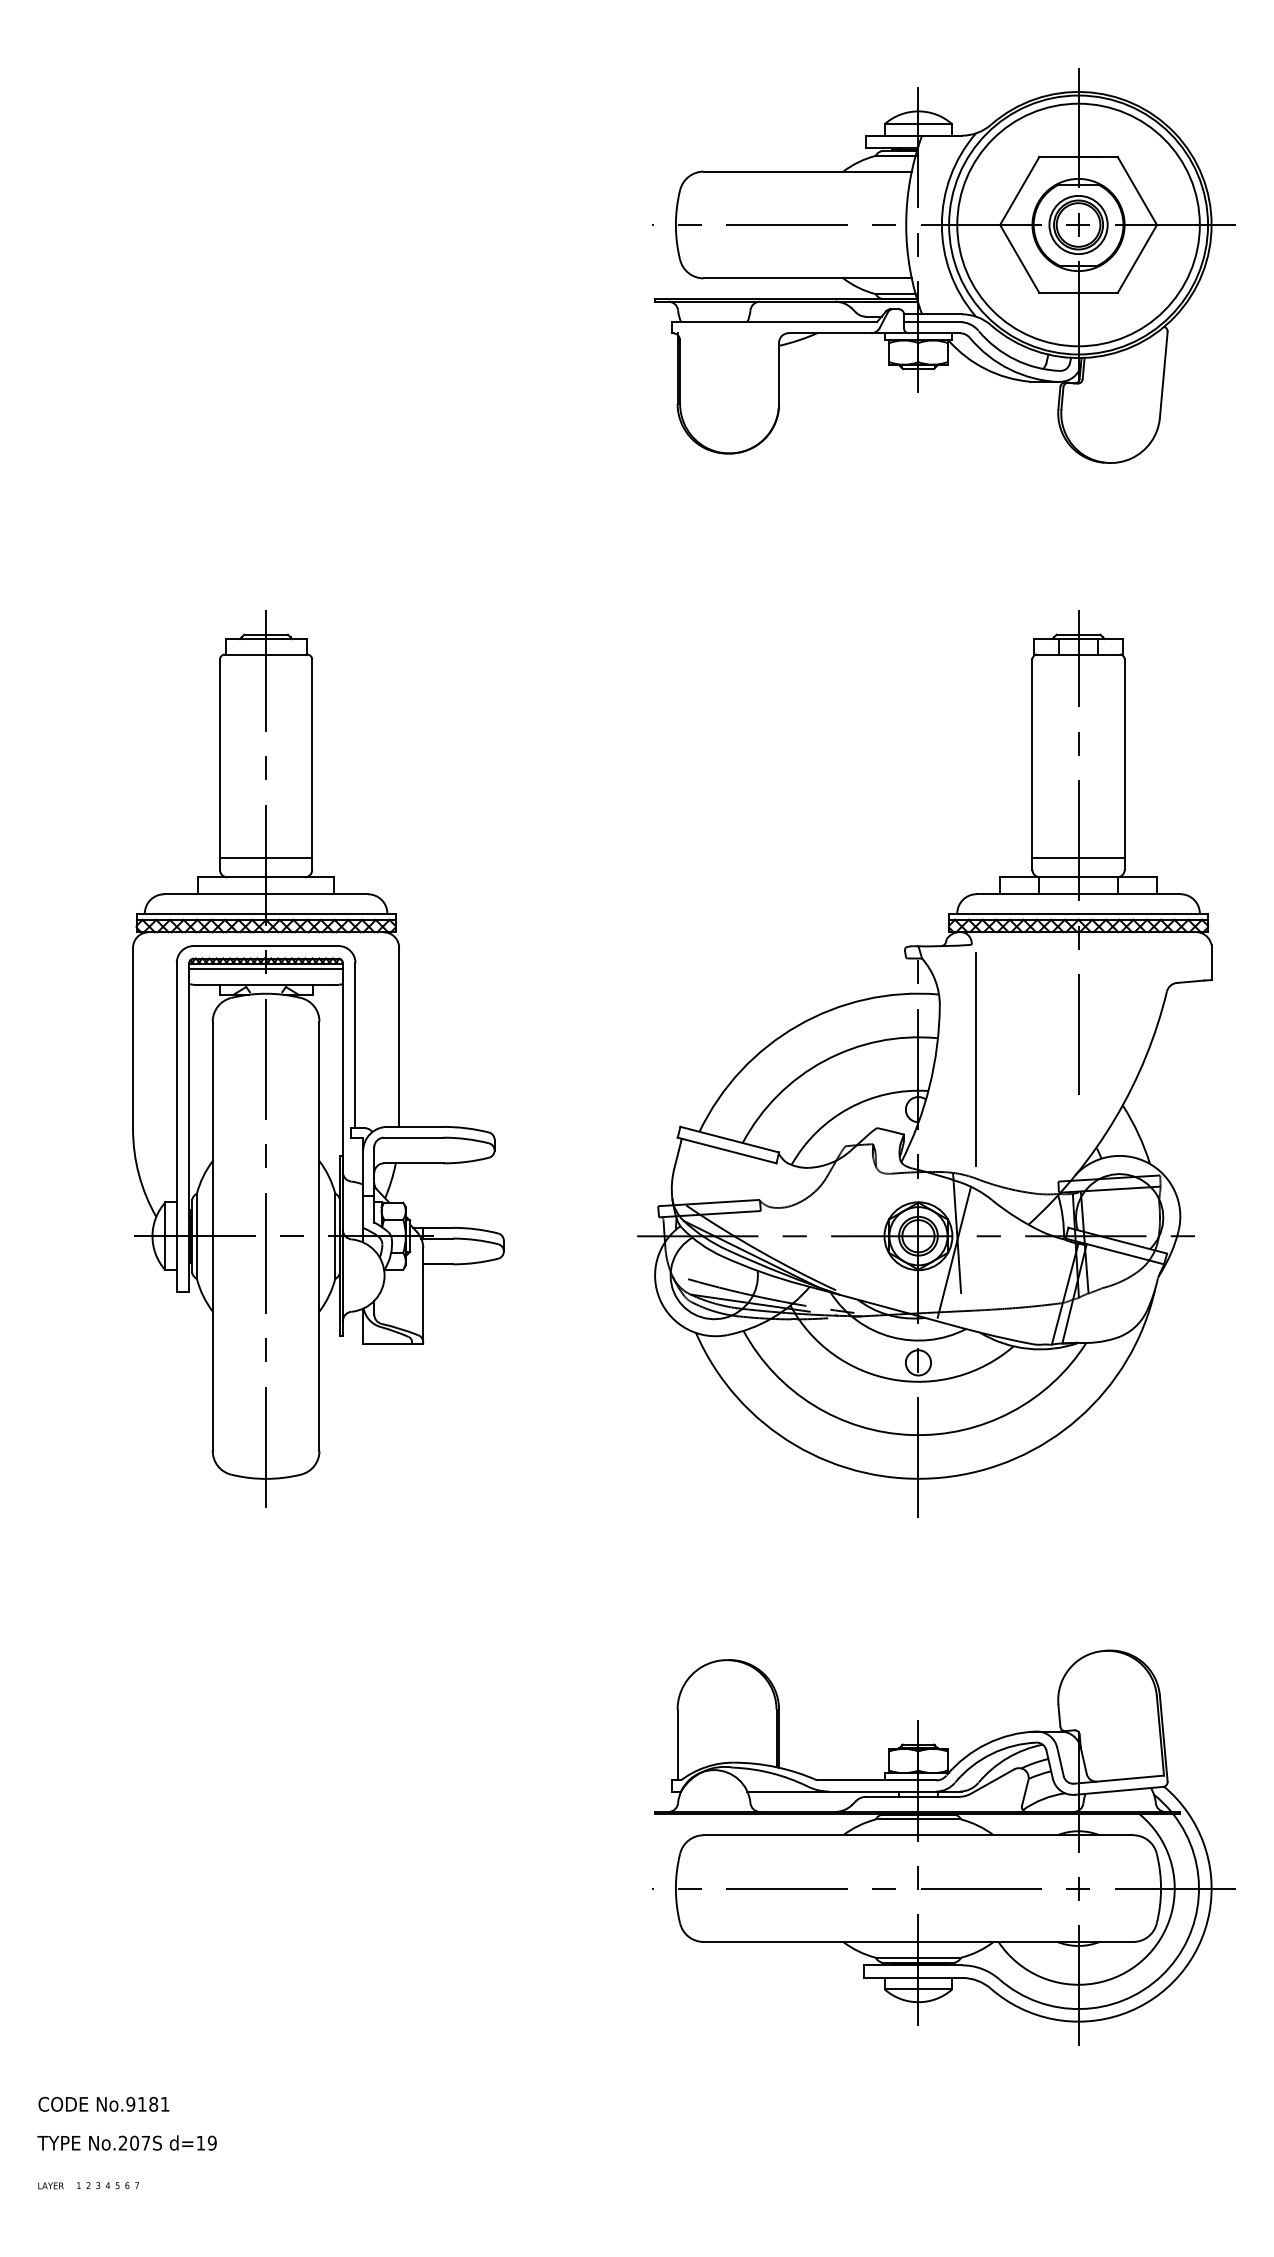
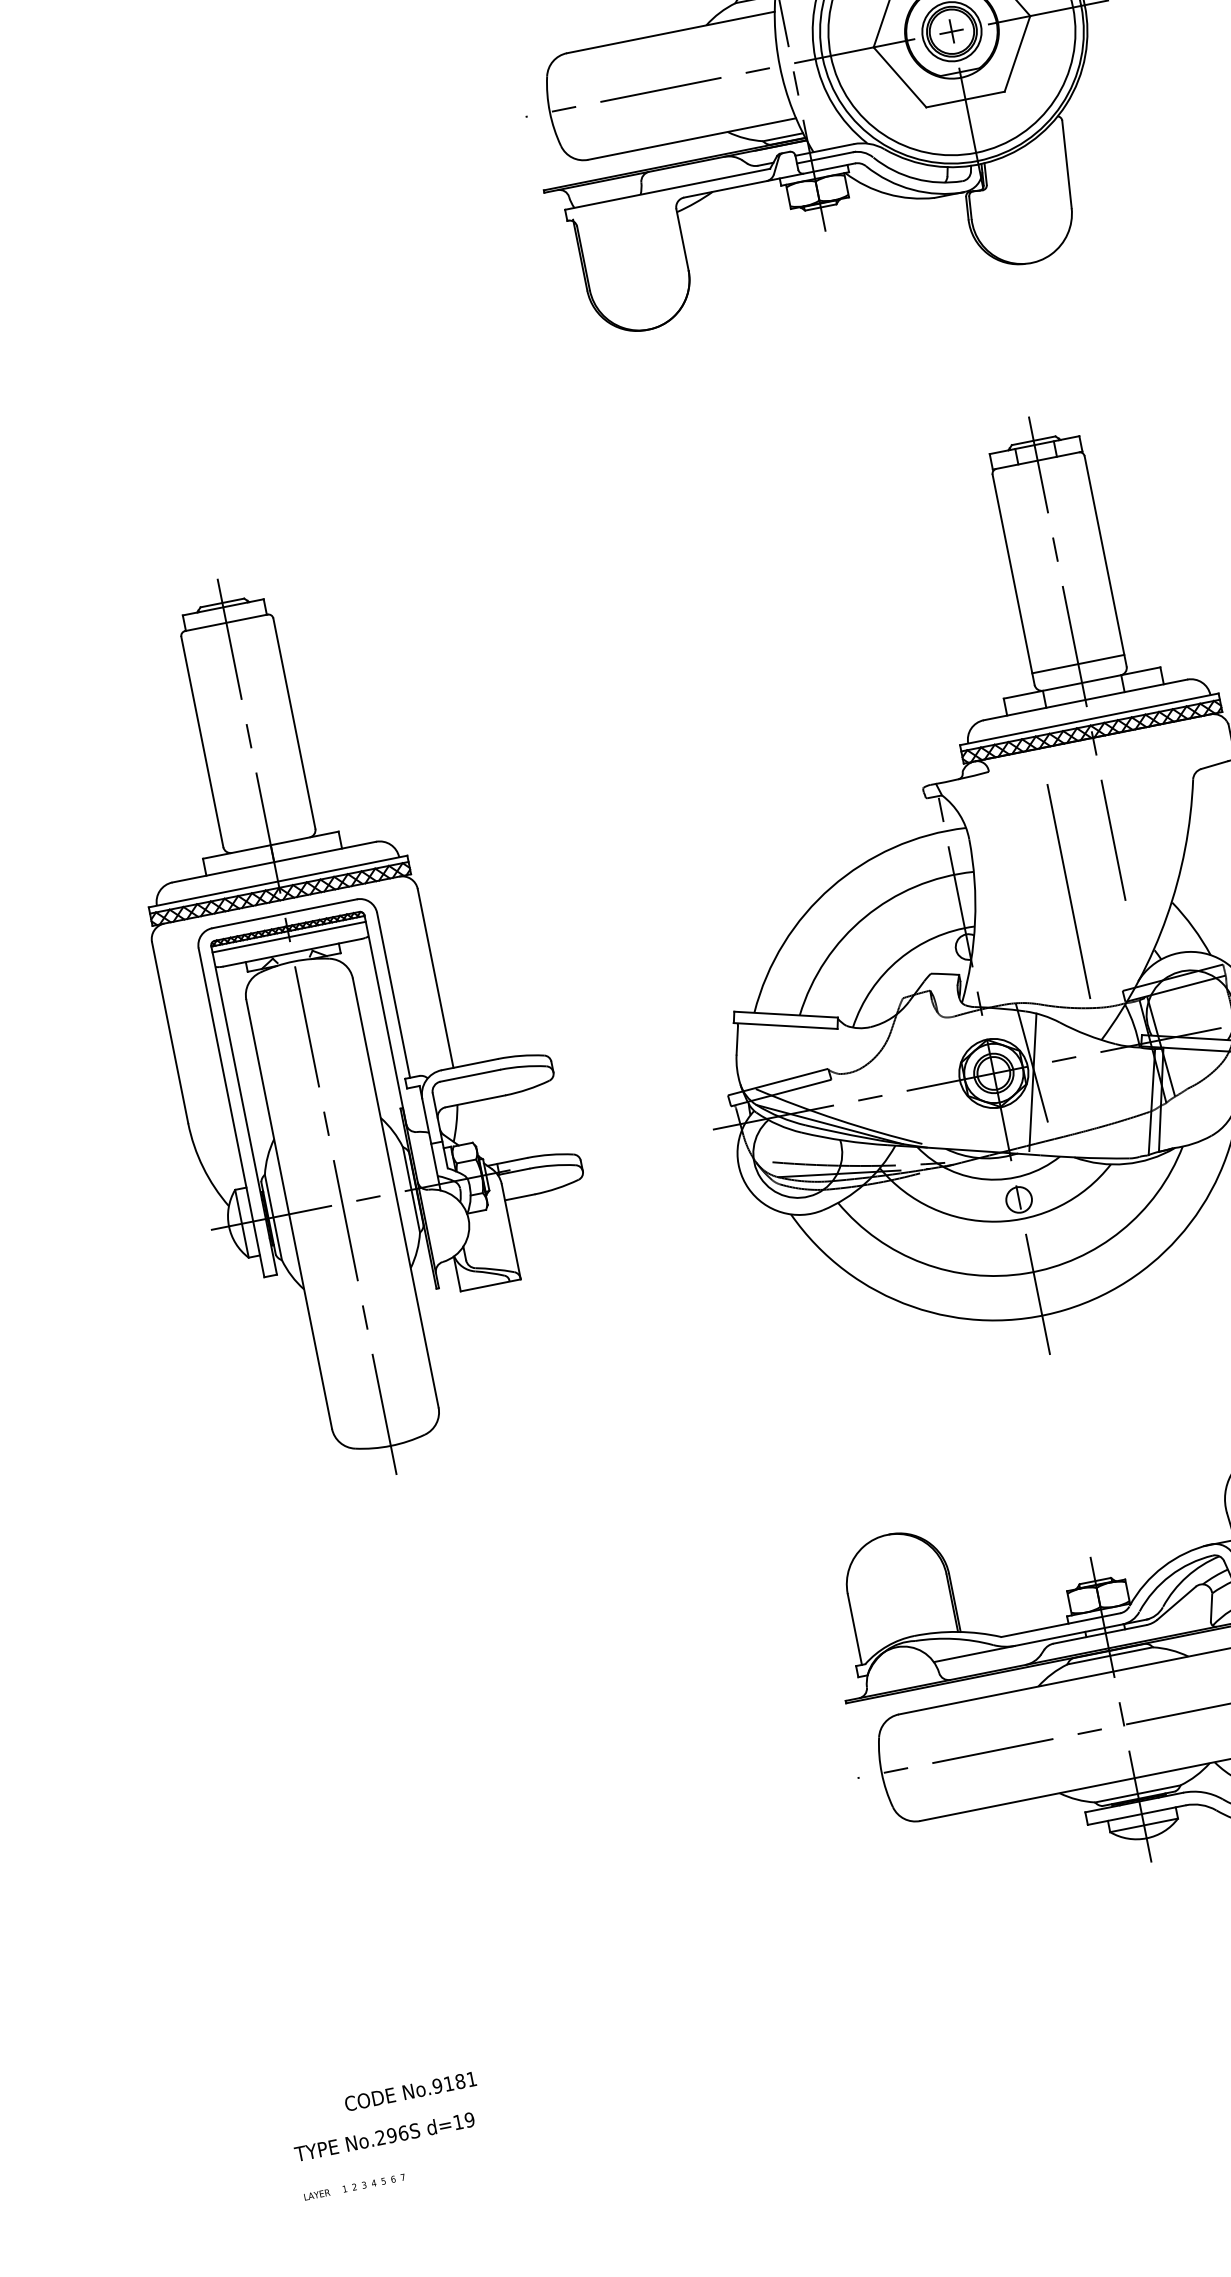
line: (266, 858) -> (267, 826), removed
line: (975, 1059) -> (1068, 891), moved
text: (103, 2103) -> (410, 2090), moved
text: (140, 2142) -> (397, 2133), No.207S -> No.296S

